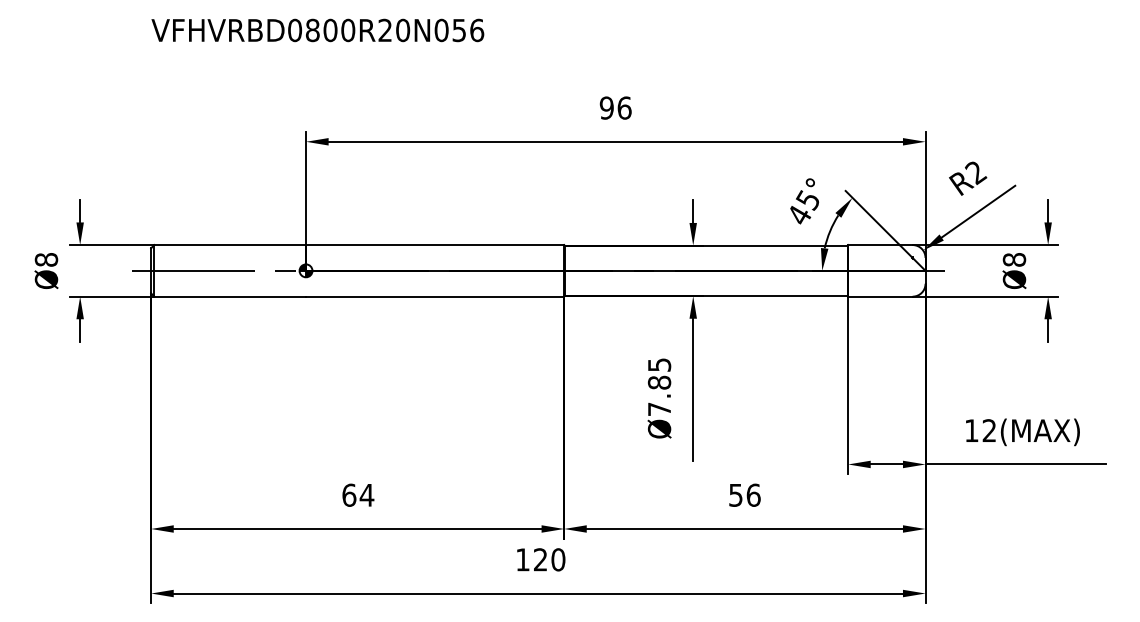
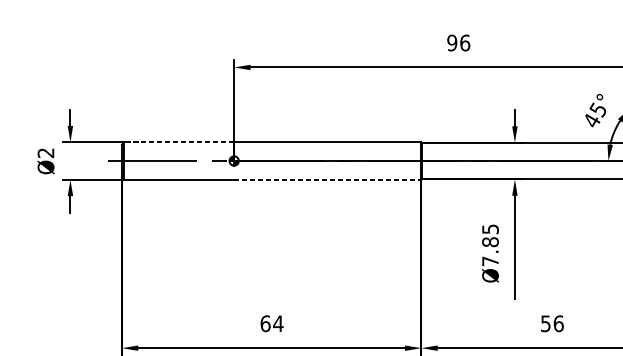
line: (230, 245) -> (179, 142), solid -> dashed
text: (46, 259) -> (46, 152), Ø8 -> Ø2
line: (435, 296) -> (328, 179), solid -> dashed

